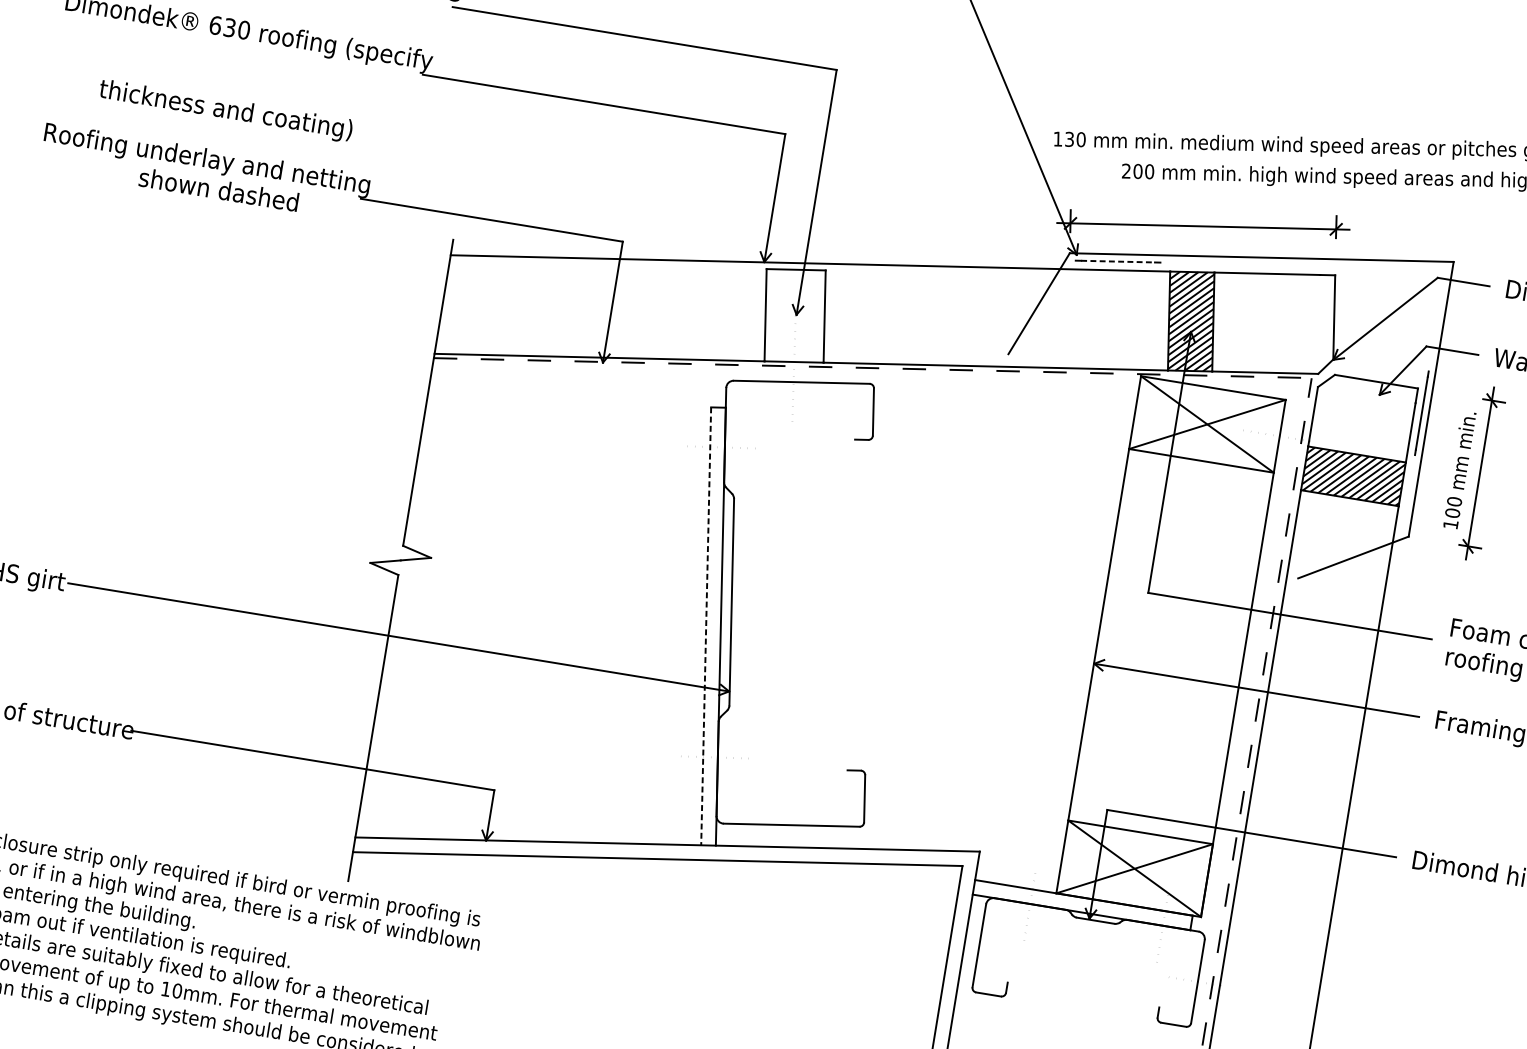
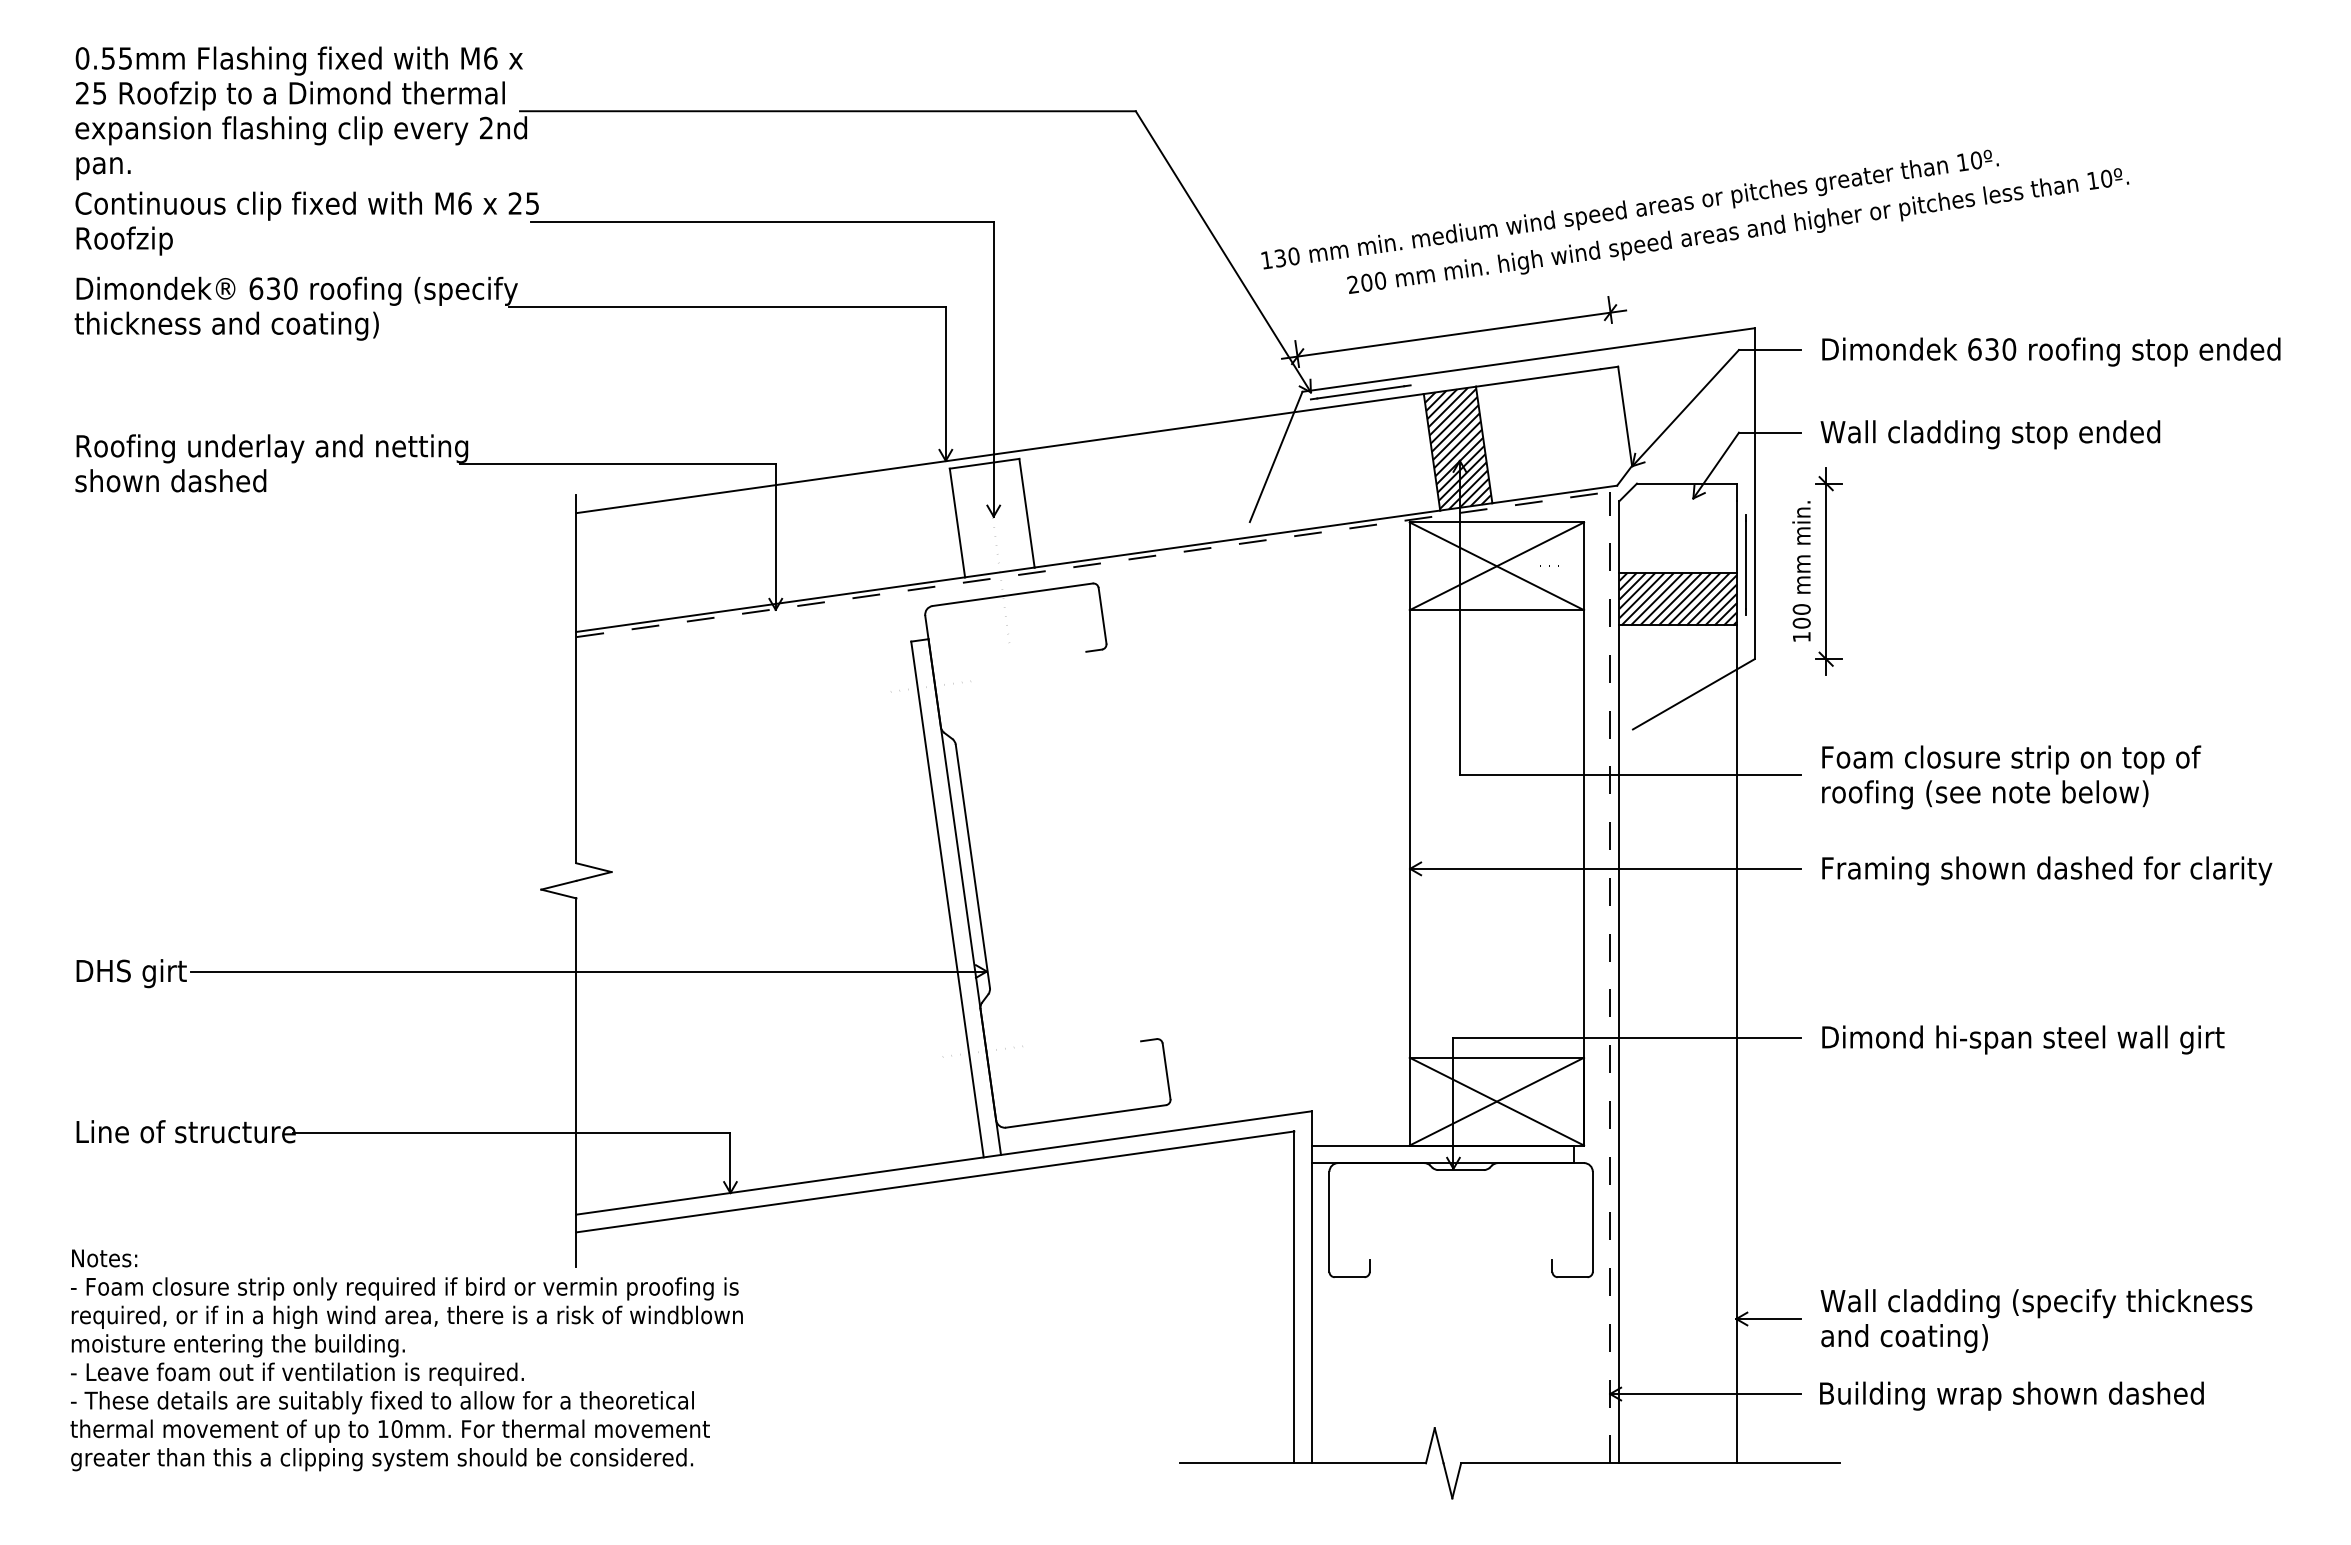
text: (225, 110) -> (226, 325), moved
text: (218, 189) -> (170, 480), moved
line: (1117, 261) -> (1360, 392), dashed -> solid
line: (1421, 412) -> (1745, 564), moved
line: (706, 627) -> (947, 900), dashed -> solid

